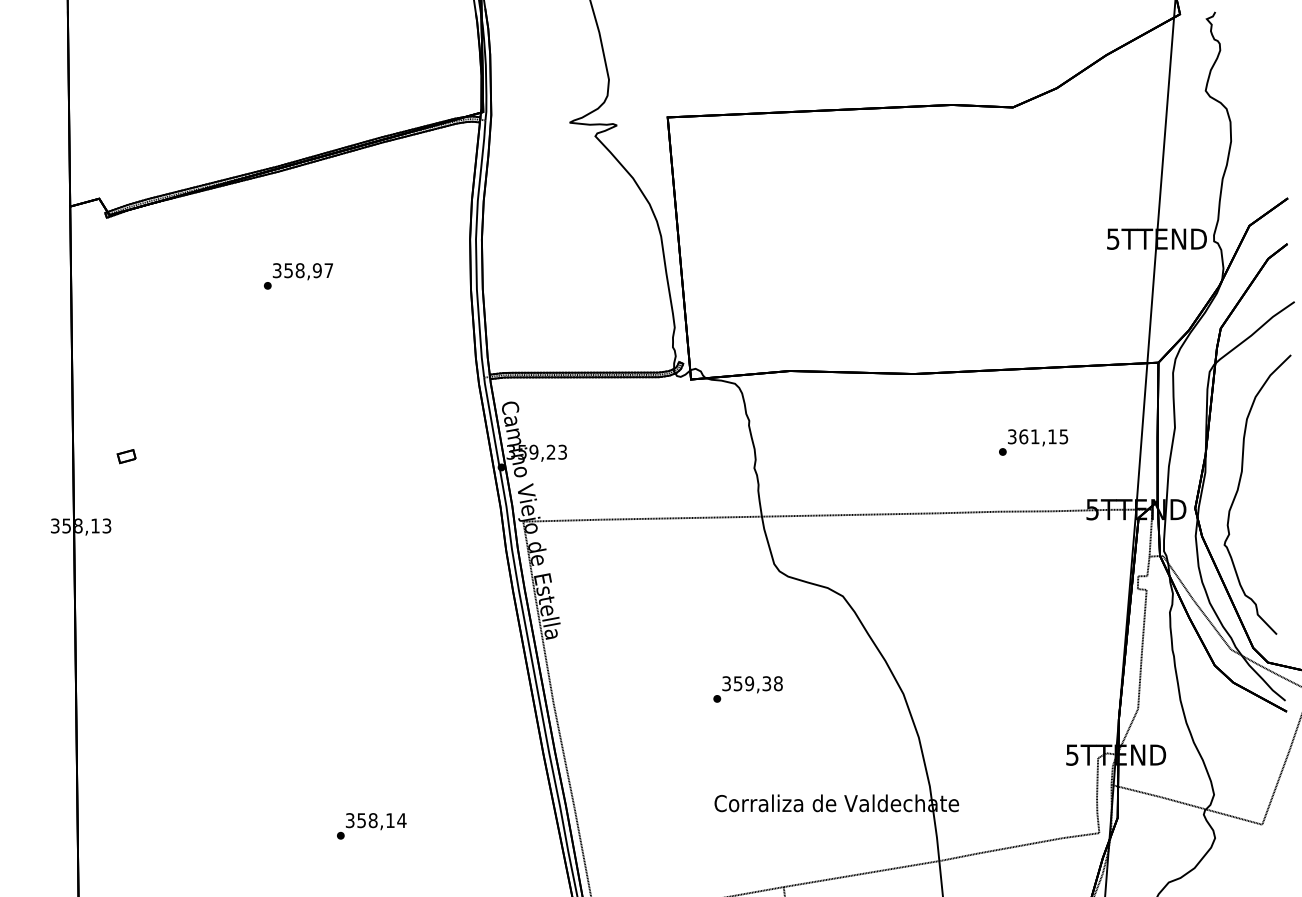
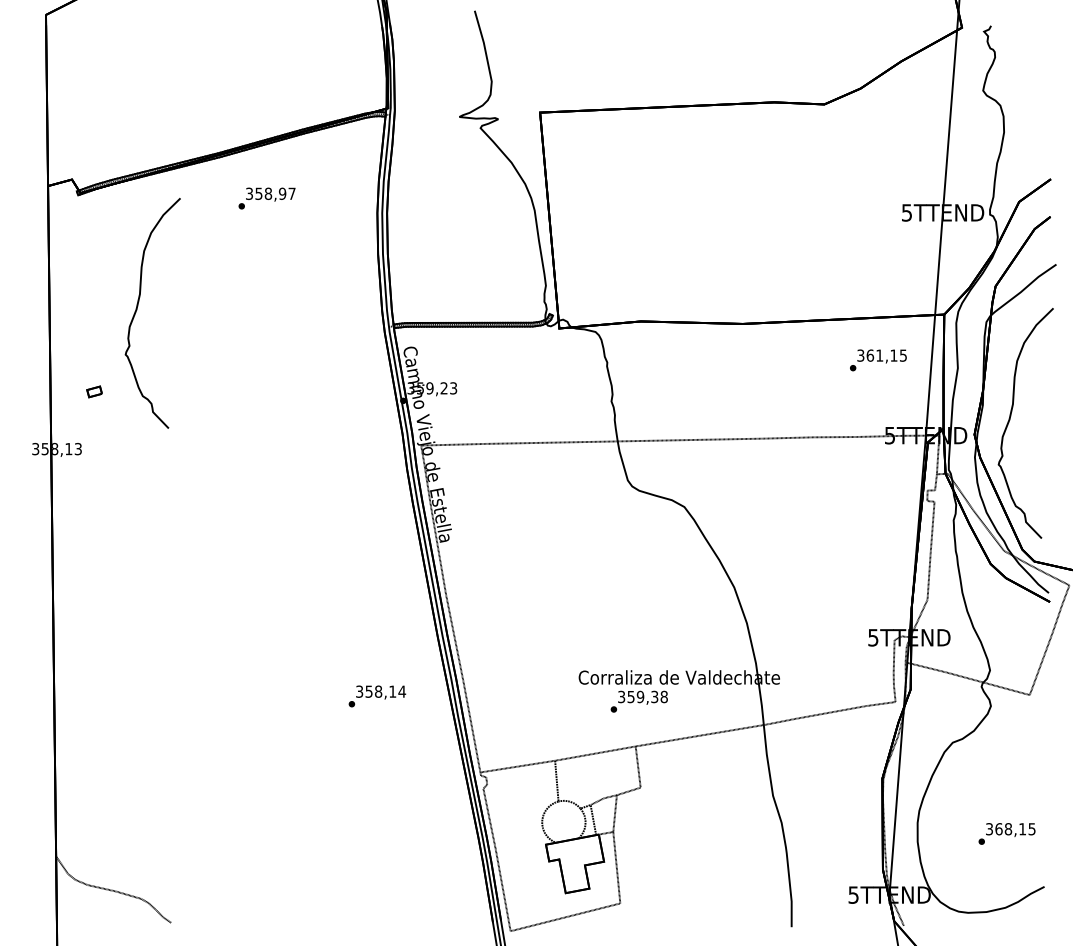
text: (297, 276) -> (266, 198), moved
curve: (178, 357) -> (137, 310), added
text: (1033, 442) -> (878, 360), moved
text: (747, 689) -> (638, 701), moved
text: (371, 826) -> (377, 696), moved

